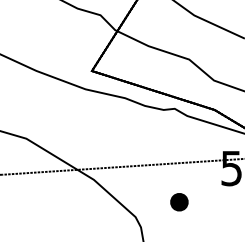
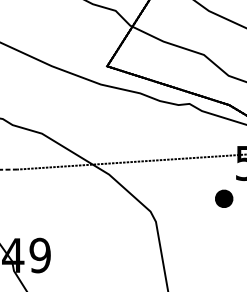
part: (179, 201) -> (224, 198), moved

